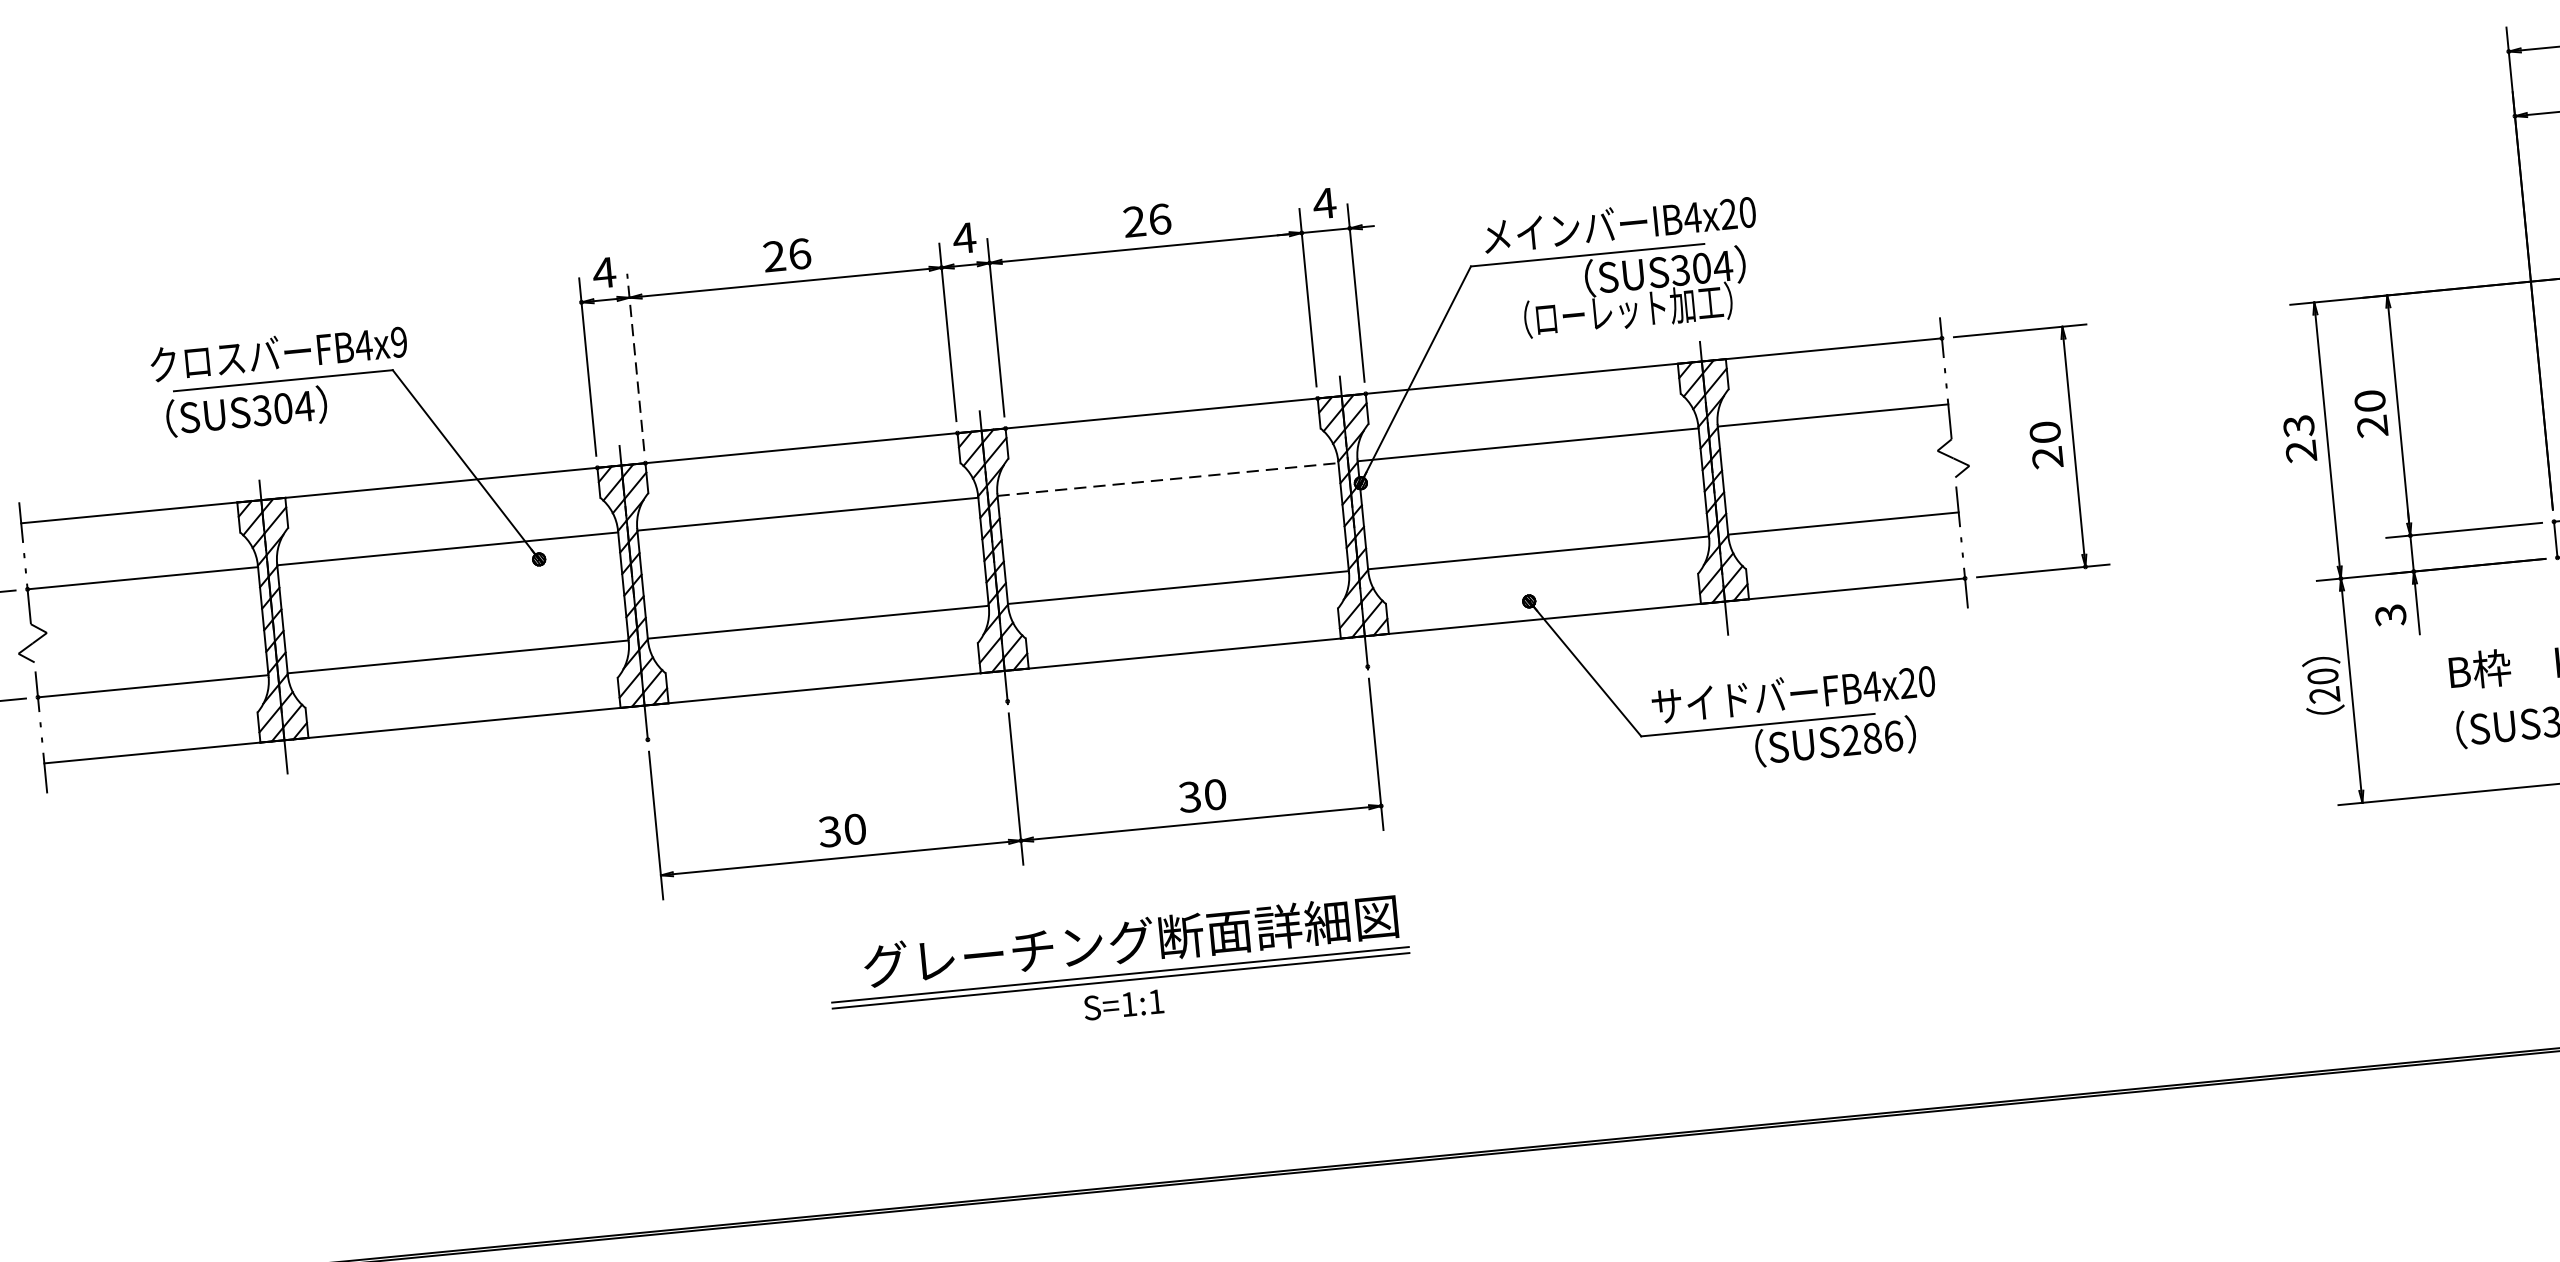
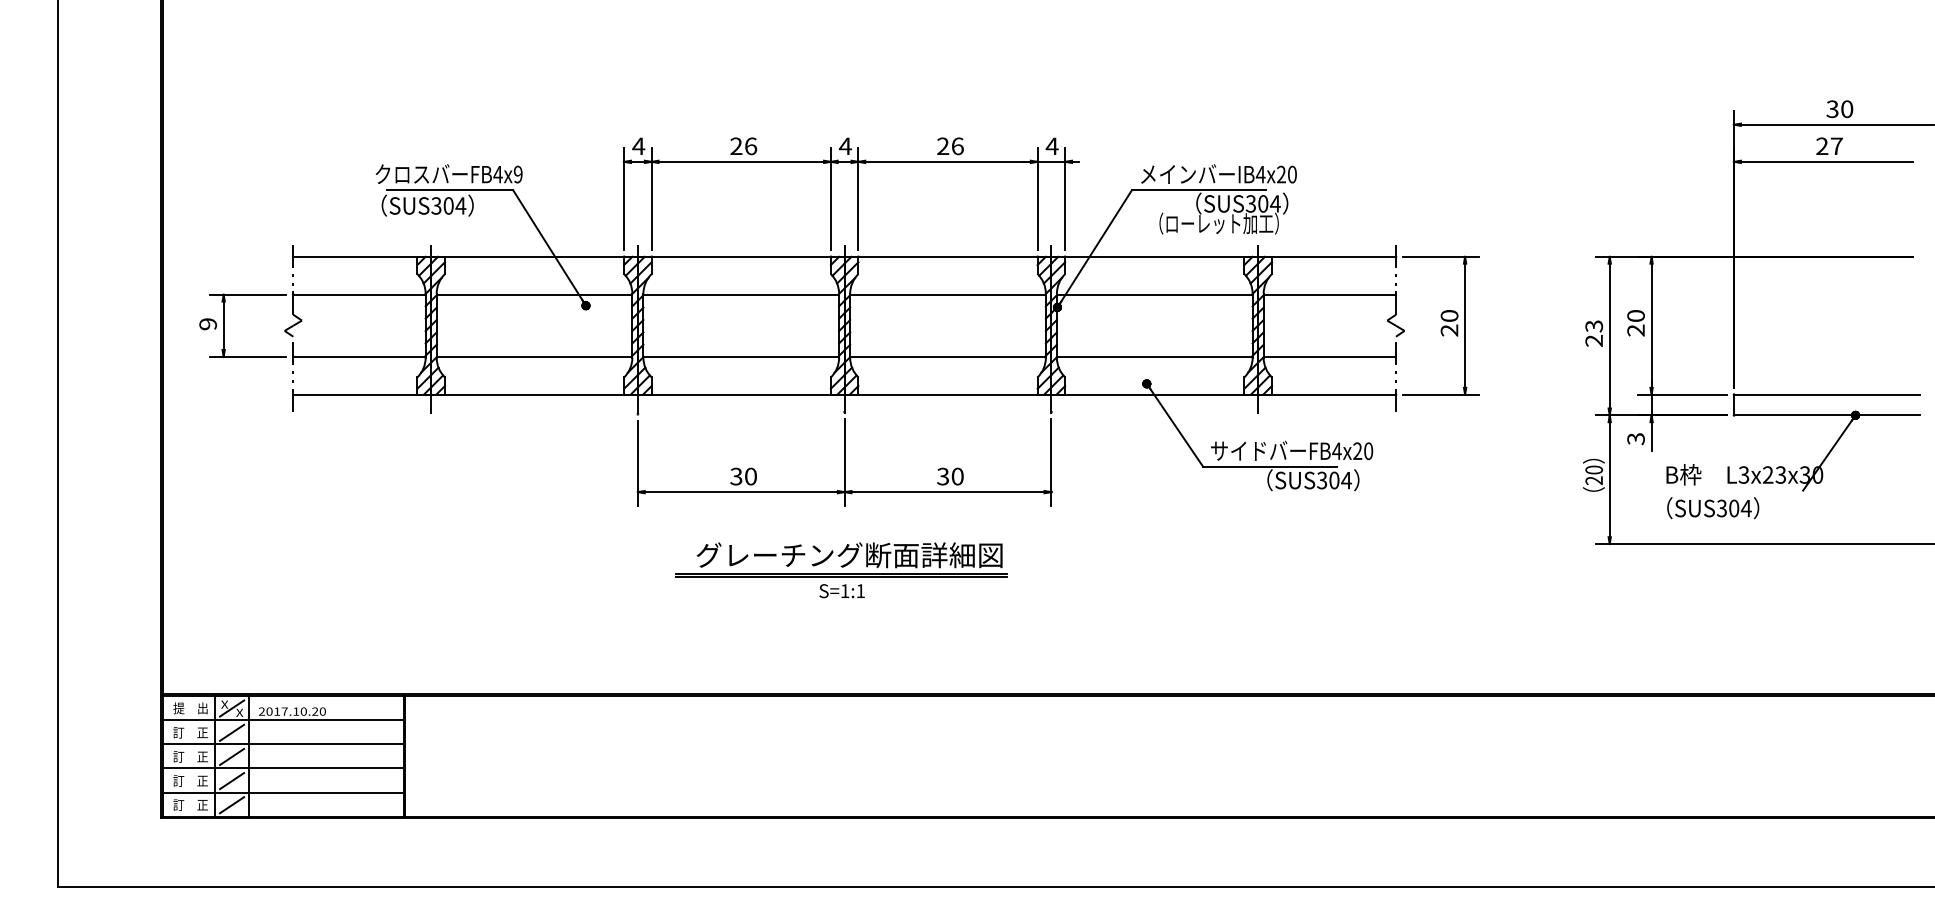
line: (635, 363) -> (651, 199), dashed -> solid
line: (1168, 479) -> (948, 294), dashed -> solid
text: (1872, 738) -> (1334, 480), SUS286 -> SUS304
part: (1119, 969) -> (841, 570), moved

